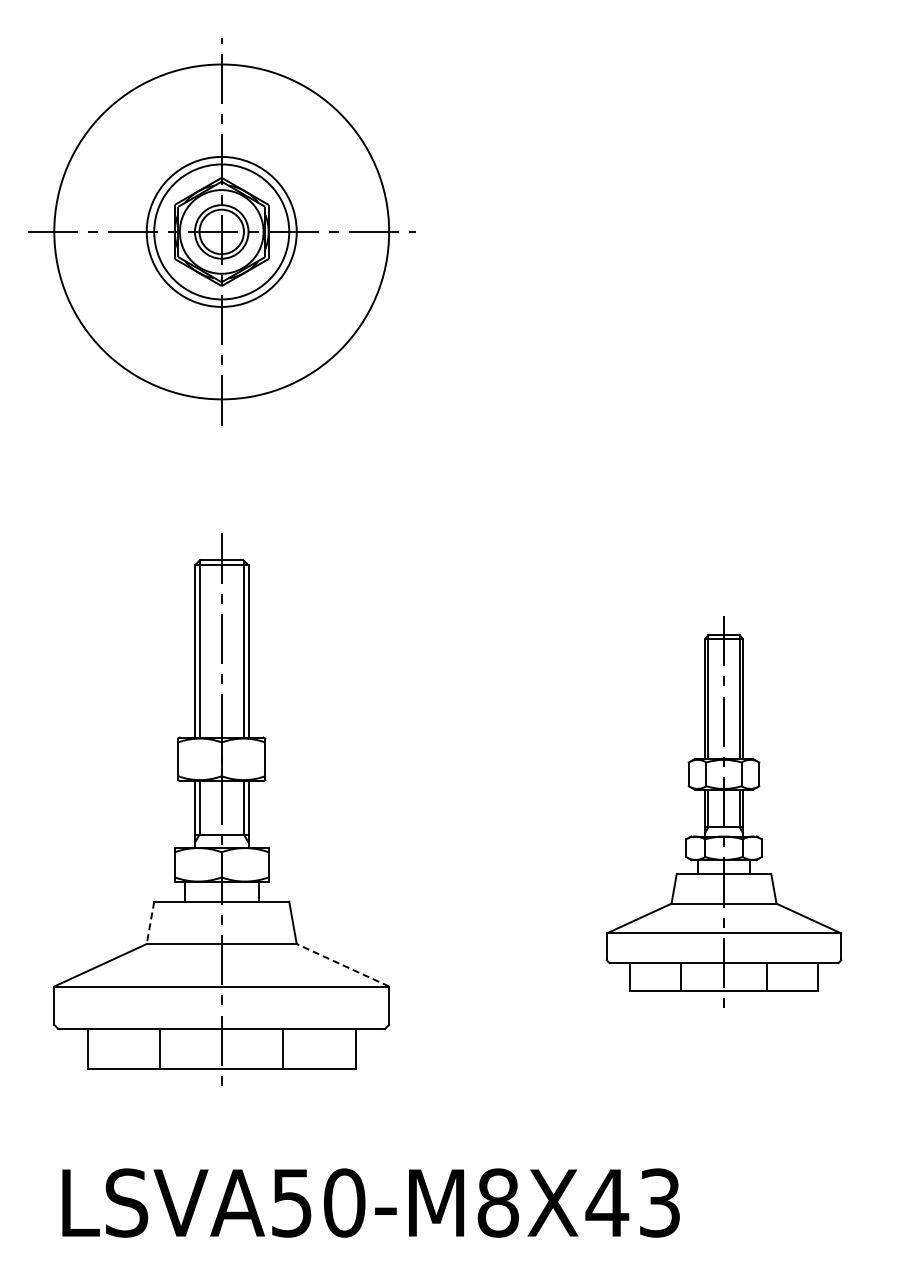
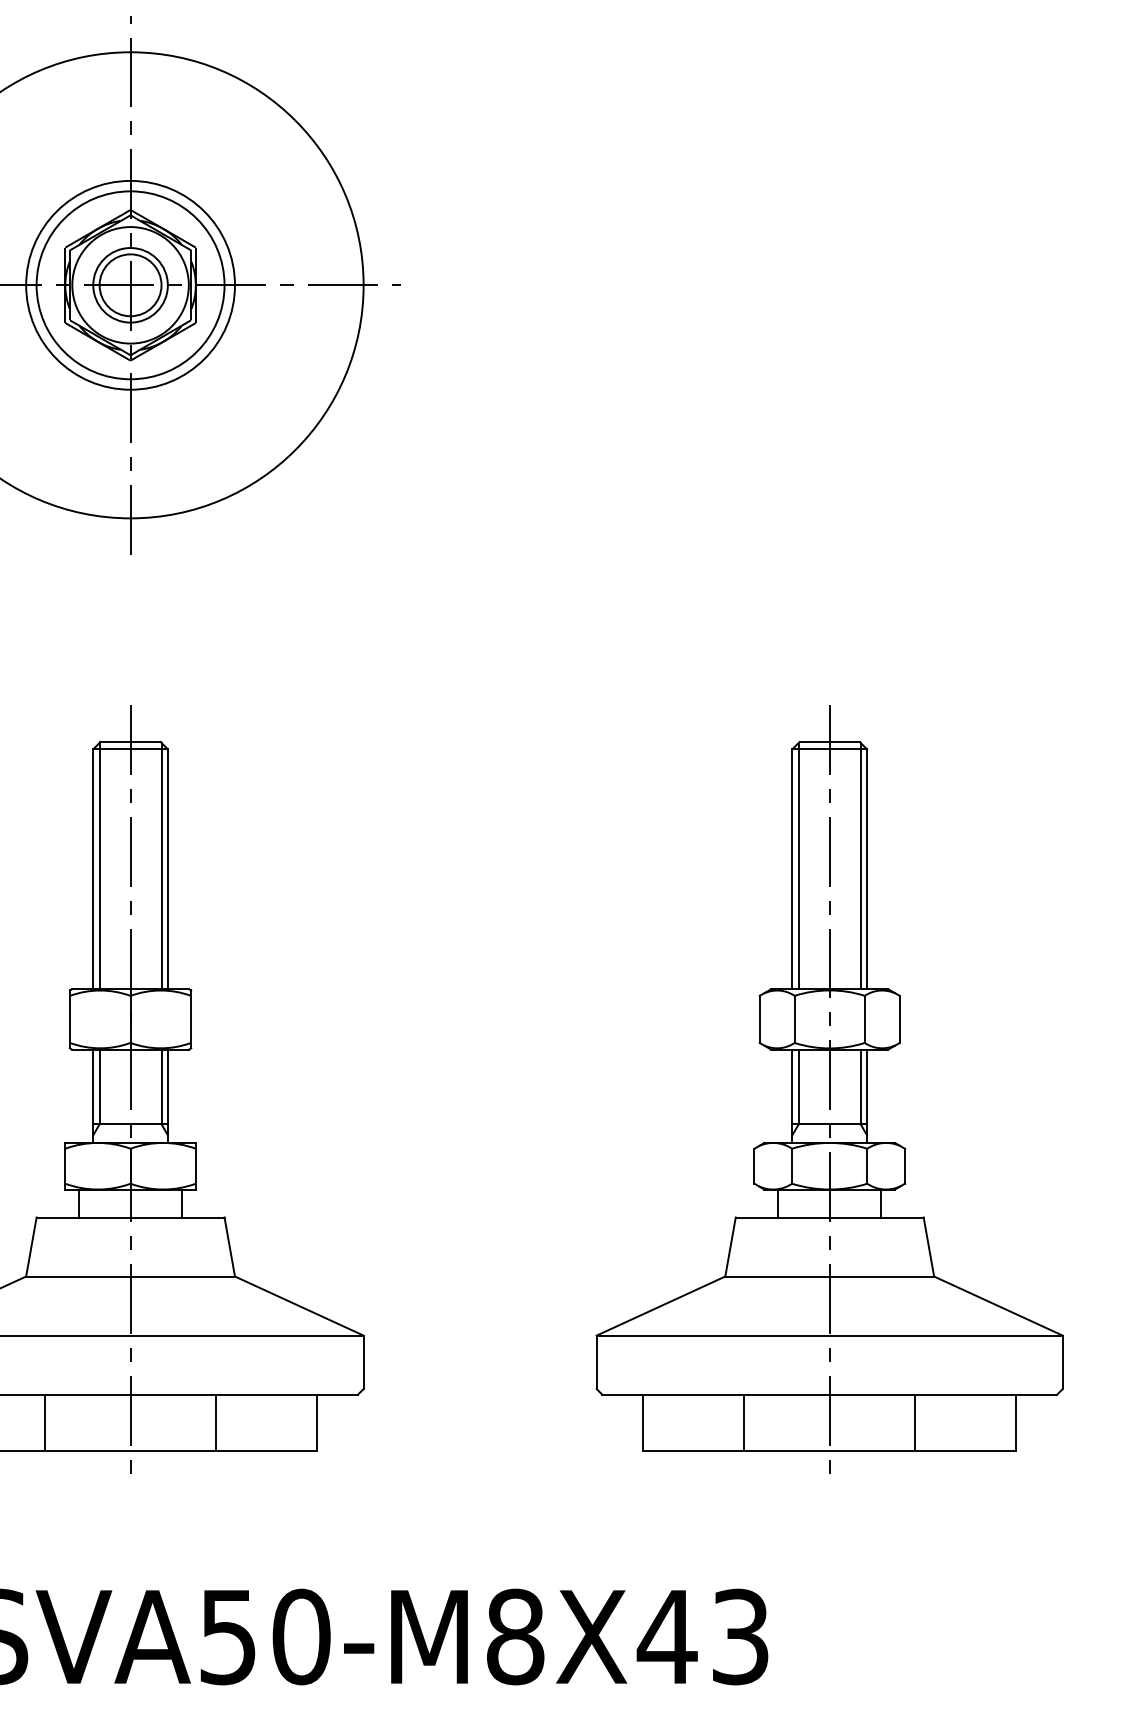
part: (723, 809) -> (828, 1089), size x1.43
line: (150, 922) -> (31, 1246), dashed -> solid
line: (342, 965) -> (298, 1306), dashed -> solid

